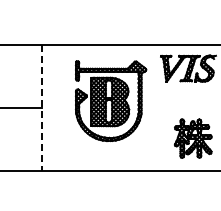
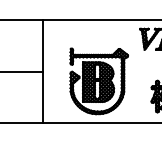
part: (110, 100) -> (98, 80), moved
line: (42, 108) -> (43, 71), dashed -> solid

